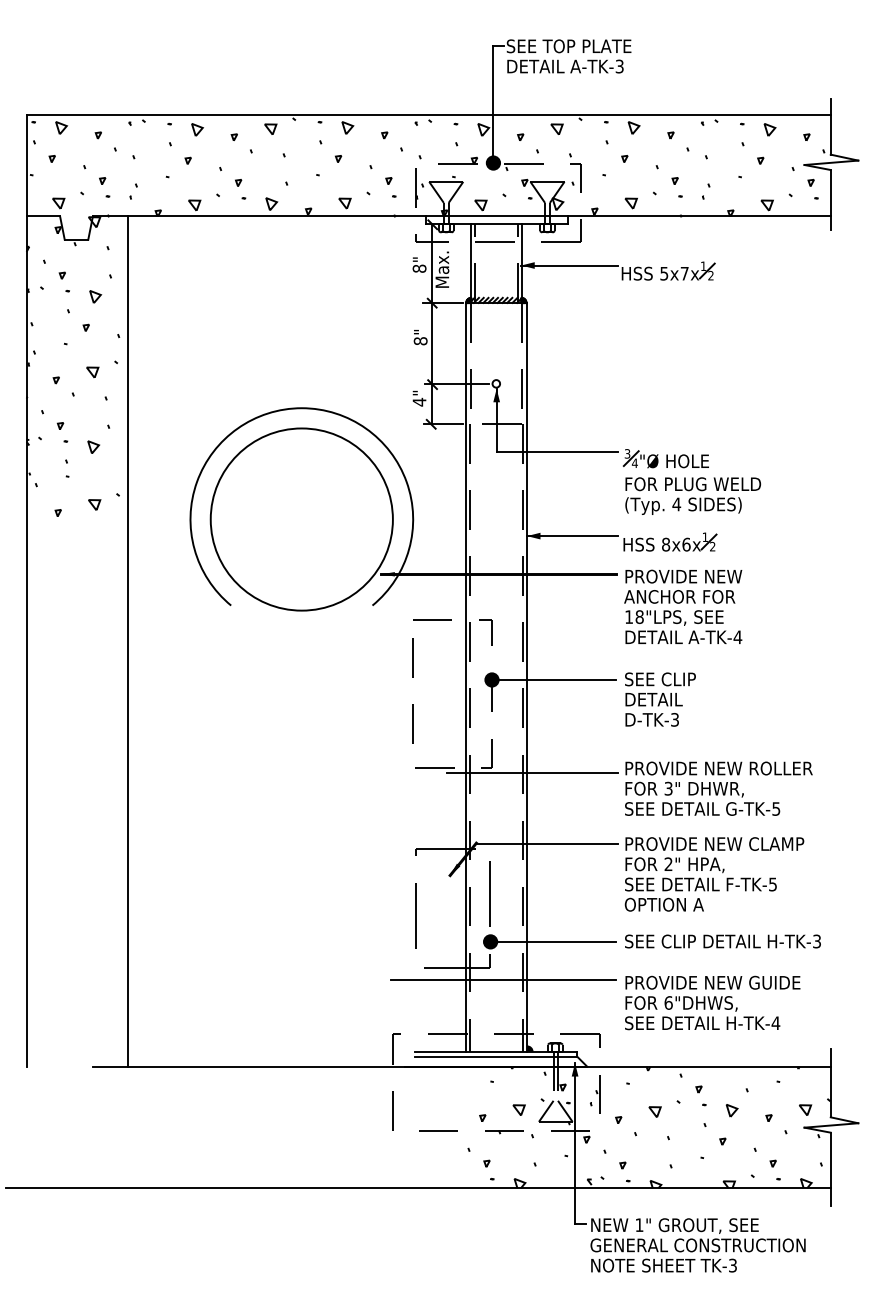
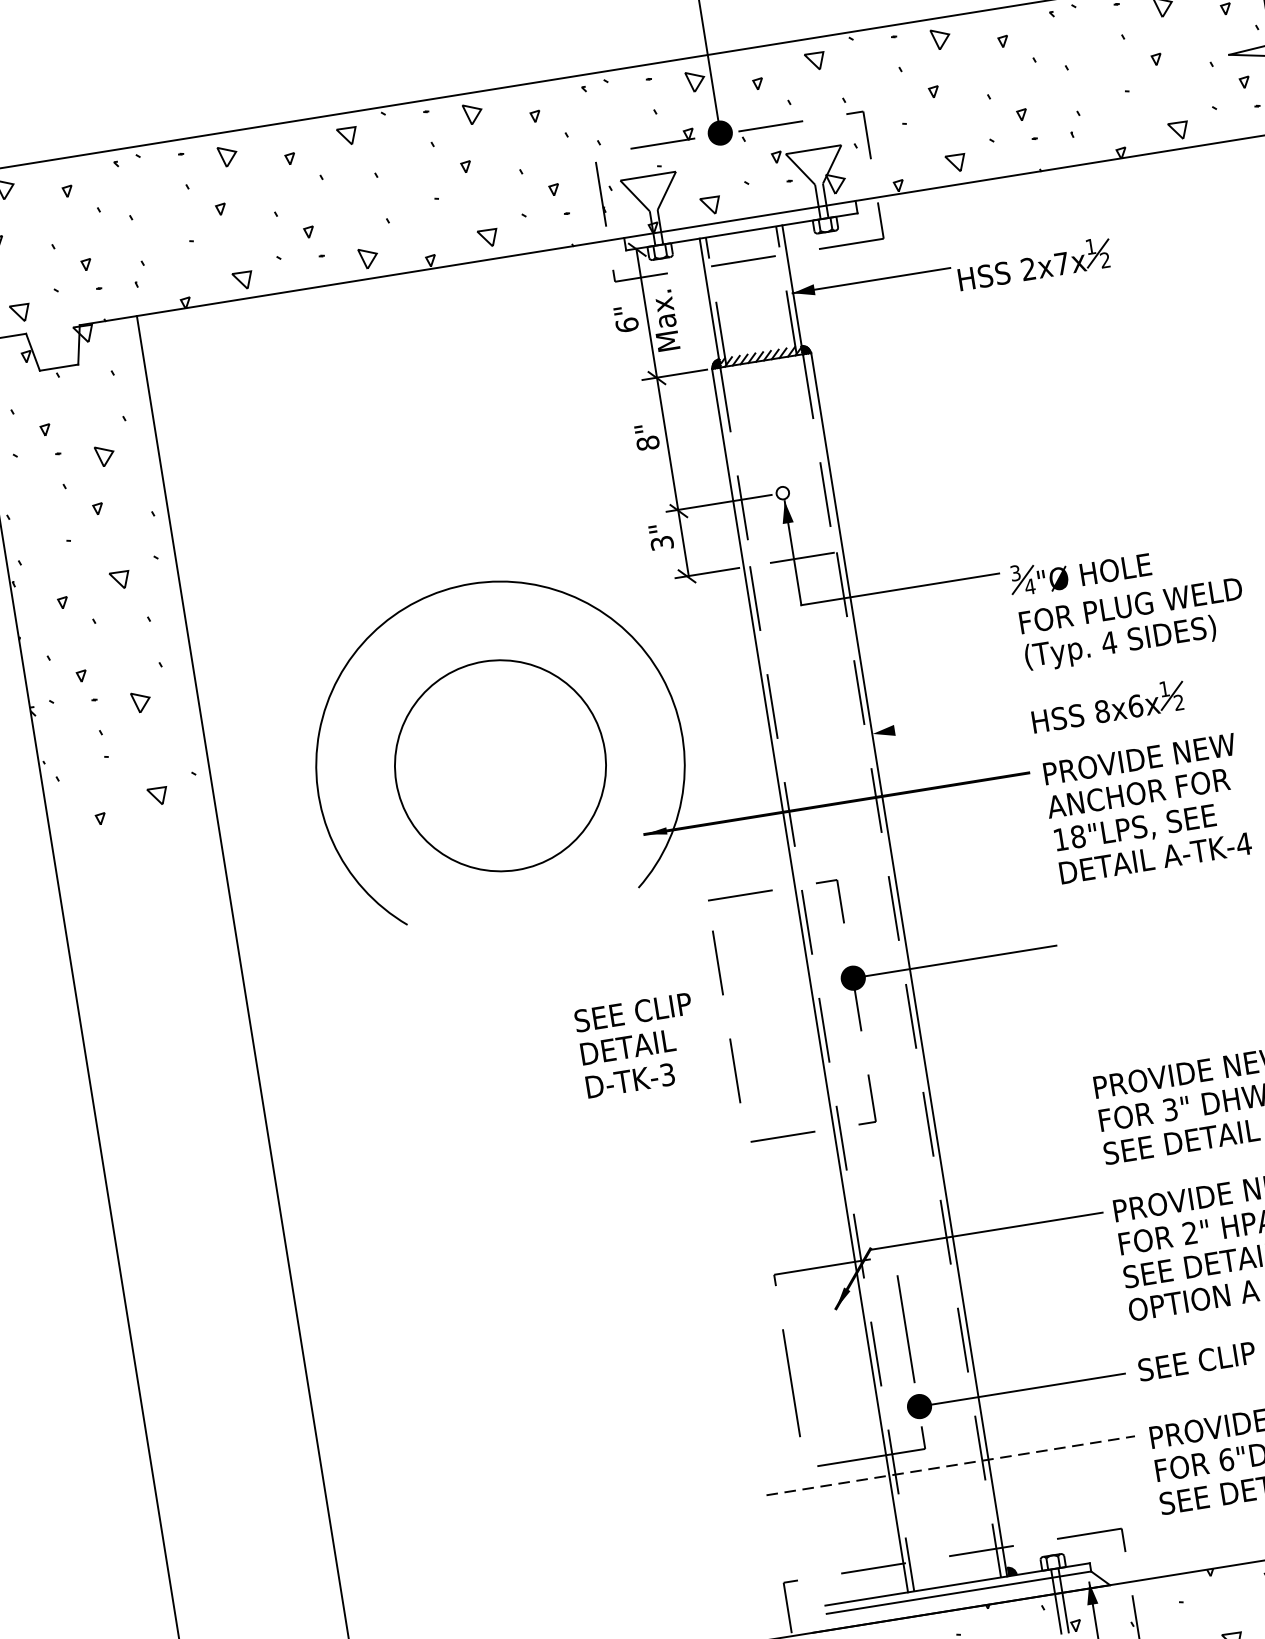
text: (419, 268) -> (627, 324), 8" -> 6"
text: (664, 273) -> (1028, 268), 5x7x -> 2x7x
text: (419, 401) -> (661, 542), 4" -> 3"
circle: (301, 519) -> (499, 765), size x0.7
line: (572, 536) -> (947, 722), removed
text: (660, 699) -> (638, 1045), moved
line: (532, 772) -> (943, 1118), removed
line: (503, 980) -> (950, 1466), solid -> dashed

